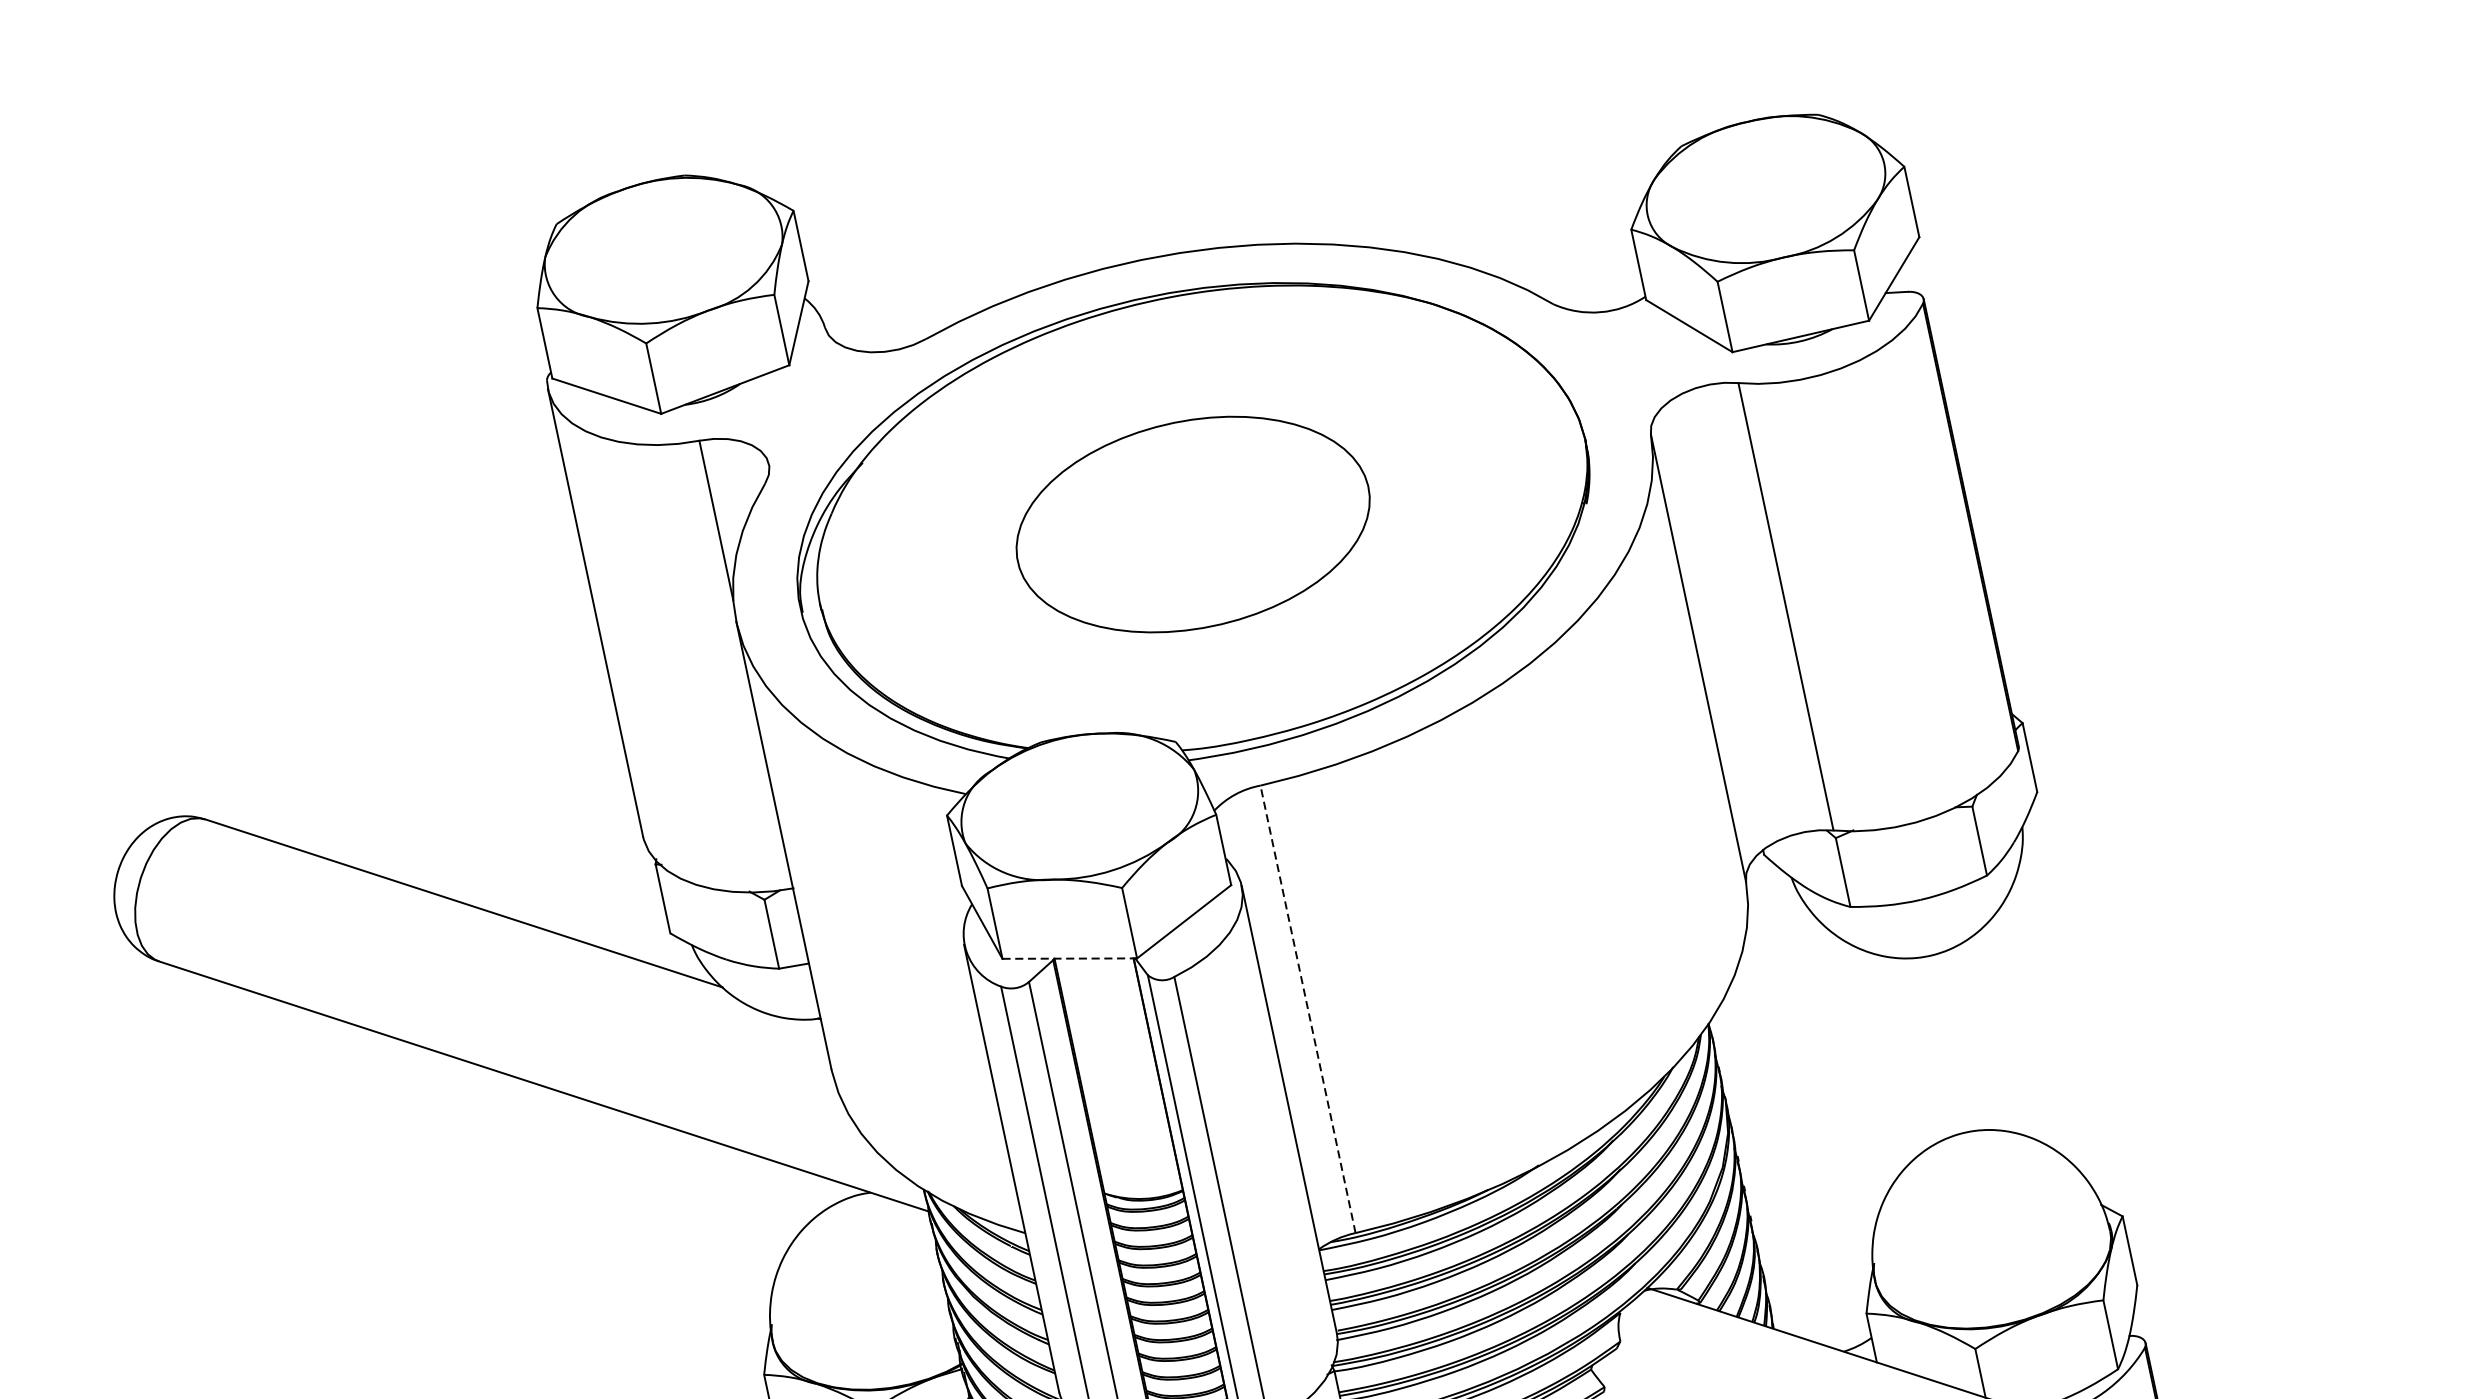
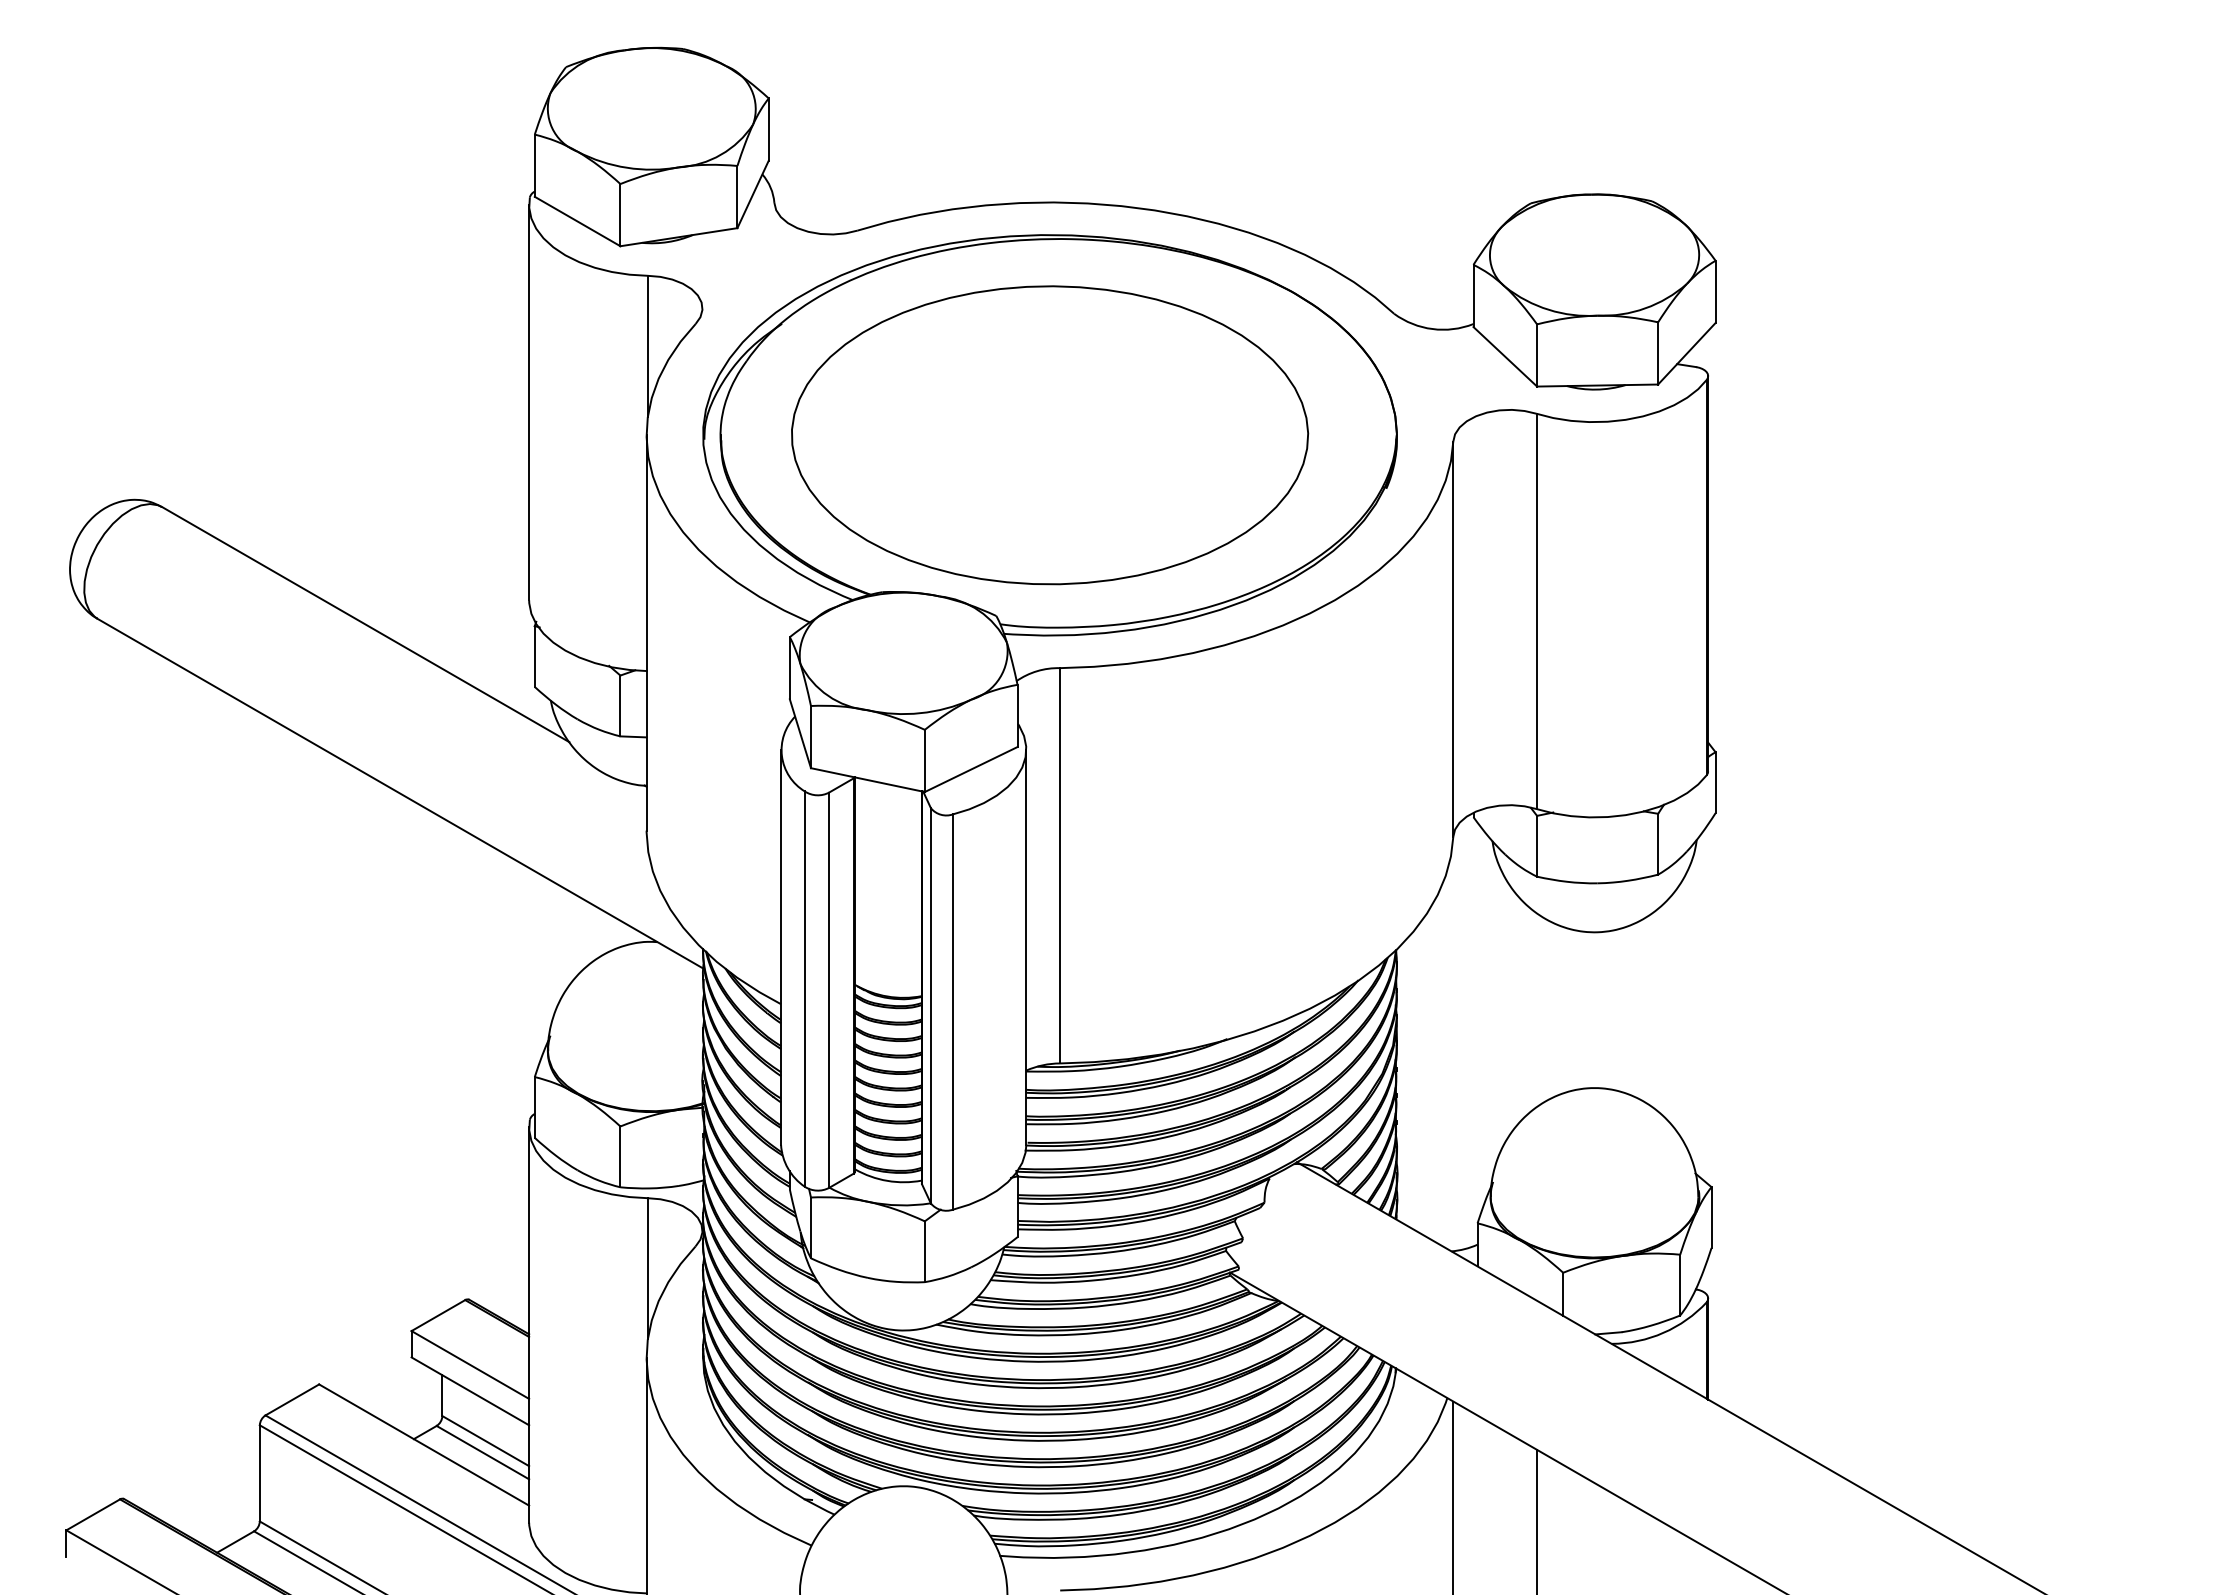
part: (1193, 524) -> (1050, 435), size x1.67
line: (1070, 958) -> (868, 780), dashed -> solid
line: (1308, 1008) -> (1060, 865), dashed -> solid

